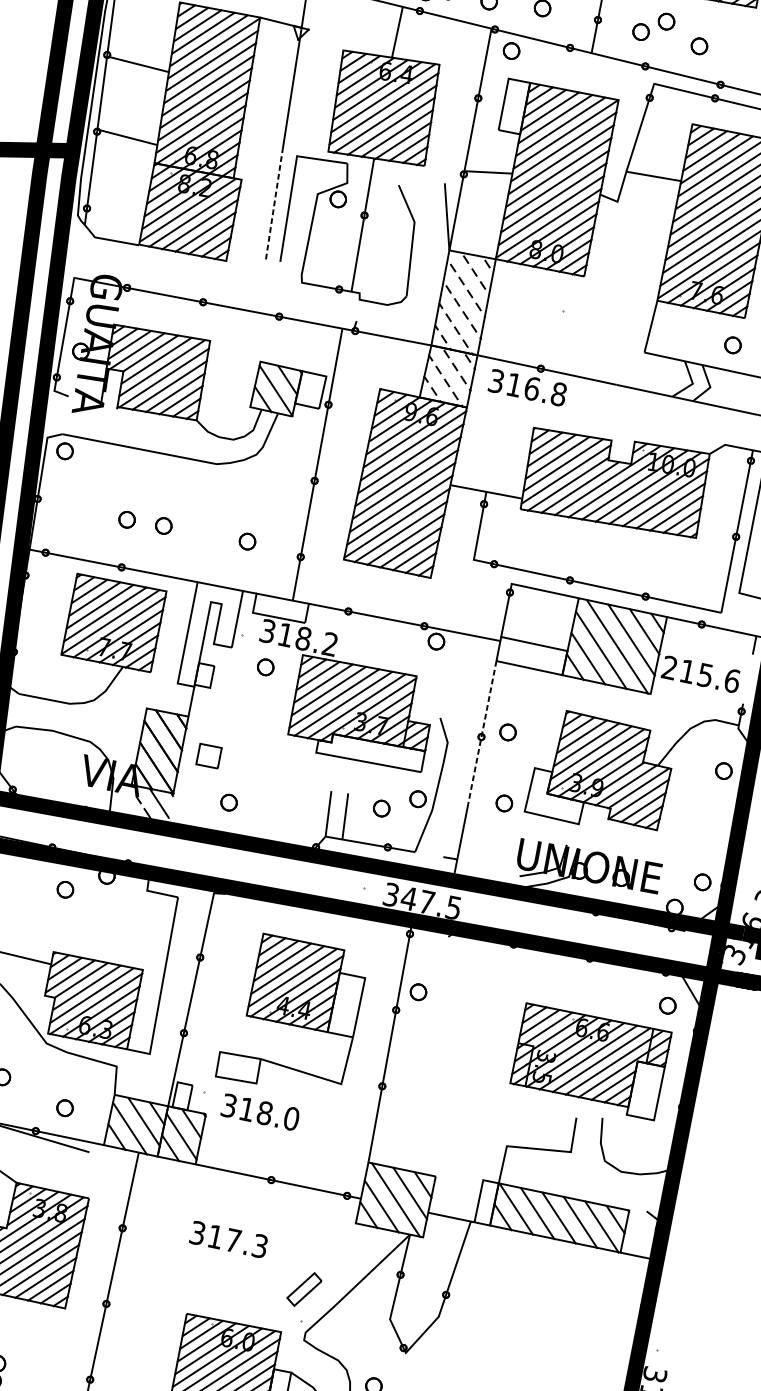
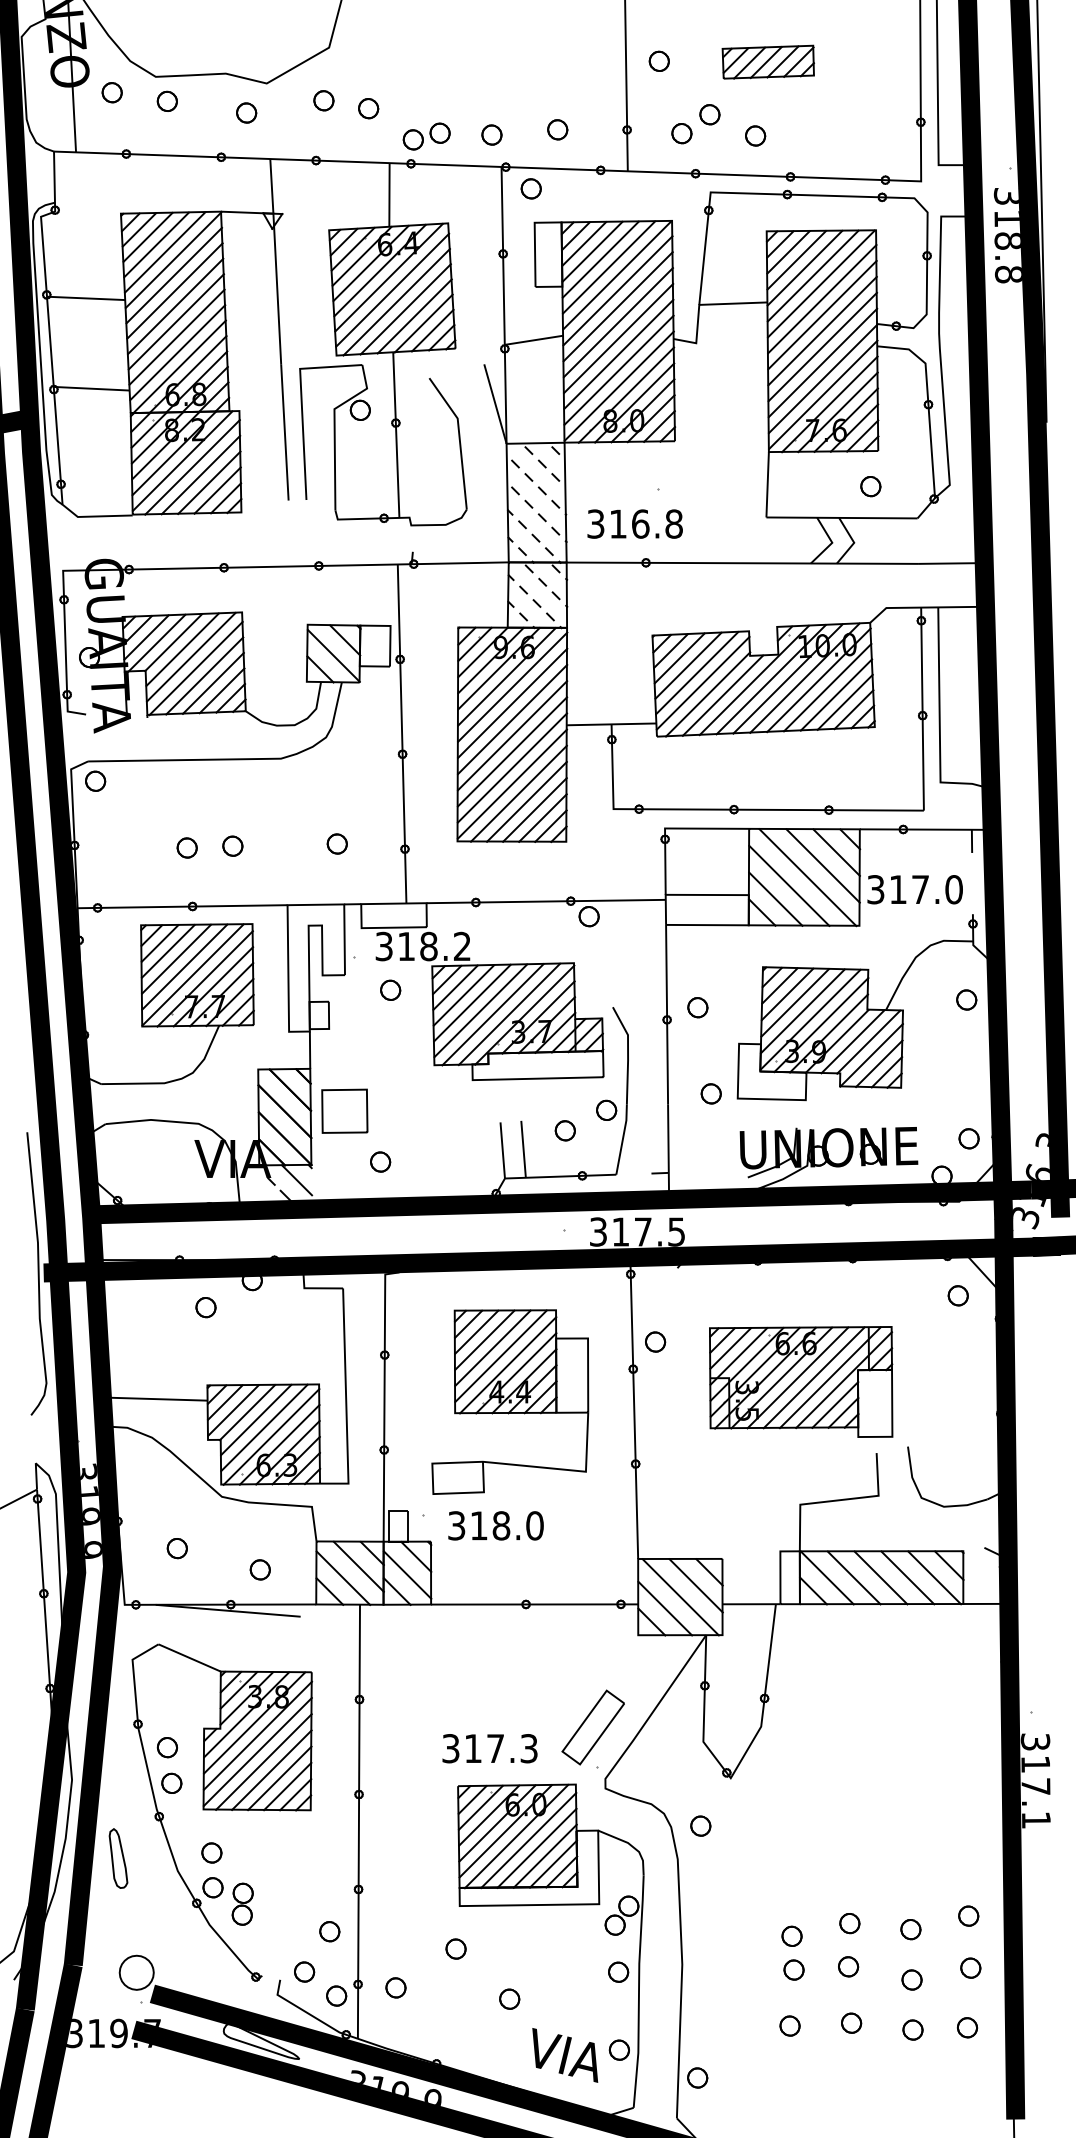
line: (274, 204) -> (284, 432), dashed -> solid
text: (527, 387) -> (634, 523), moved
text: (701, 674) -> (915, 889), 215.6 -> 317.0
line: (482, 732) -> (667, 1014), dashed -> solid
part: (208, 755) -> (344, 1110), size x1.67
text: (408, 898) -> (620, 1231), 347.5 -> 317.5
part: (590, 1061) -> (801, 1381), moved
text: (228, 1239) -> (489, 1748), moved
part: (303, 1289) -> (592, 1727), size x1.67

